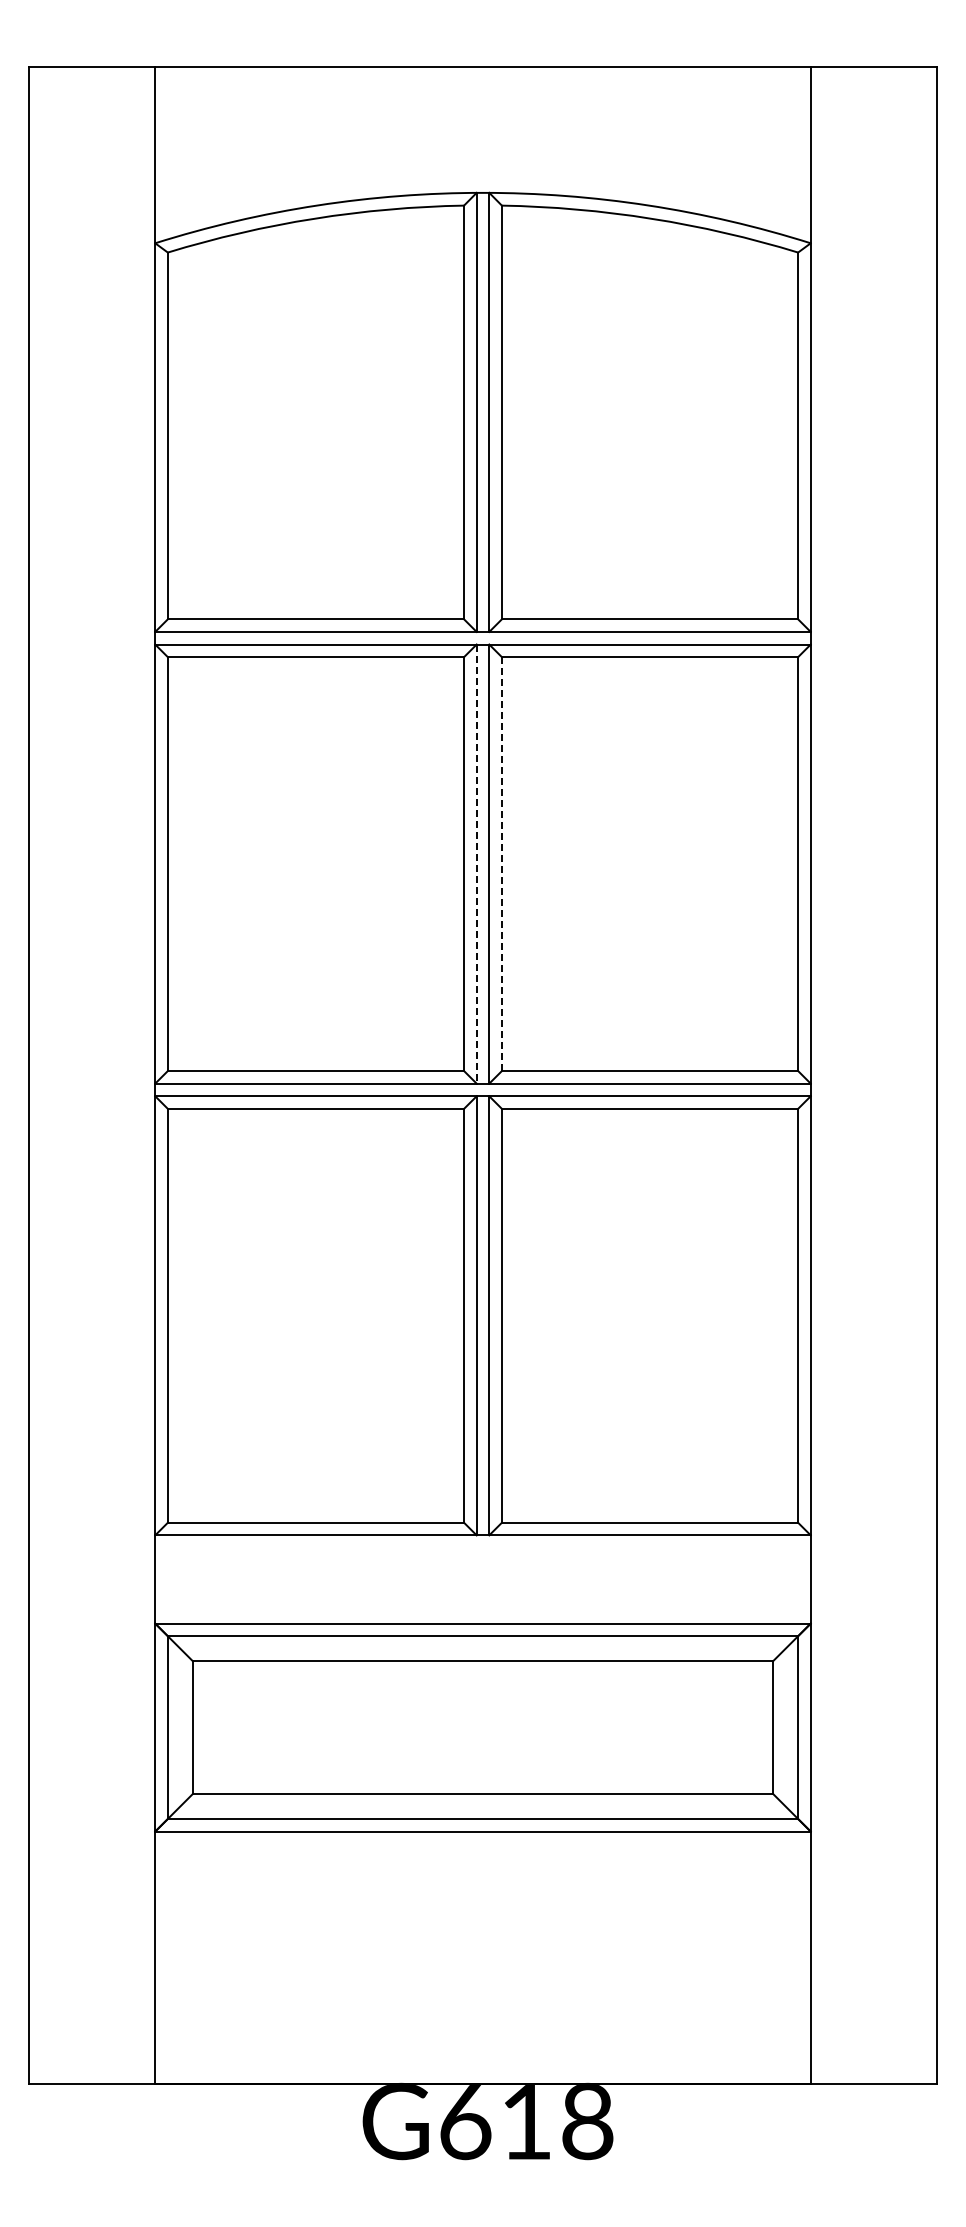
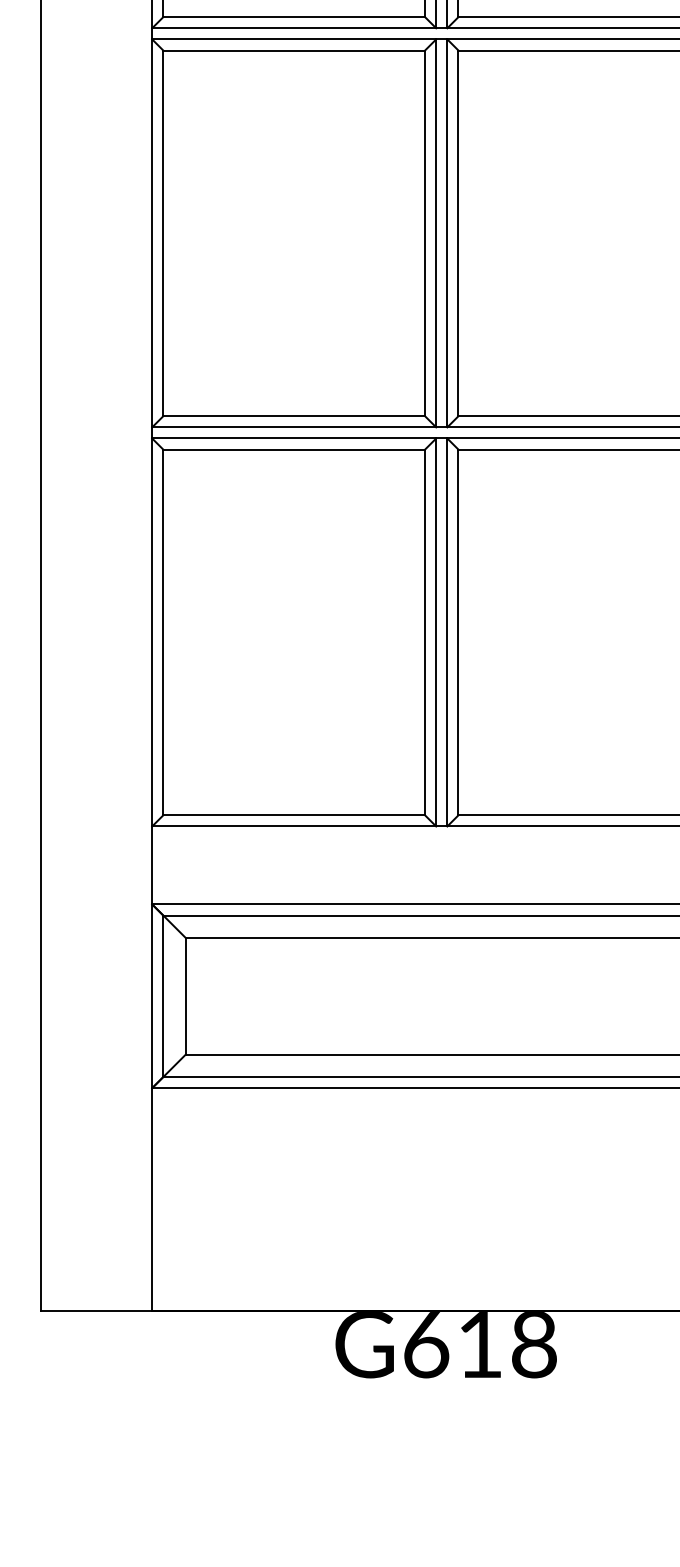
line: (476, 864) -> (436, 233), dashed -> solid
line: (501, 864) -> (458, 233), dashed -> solid

